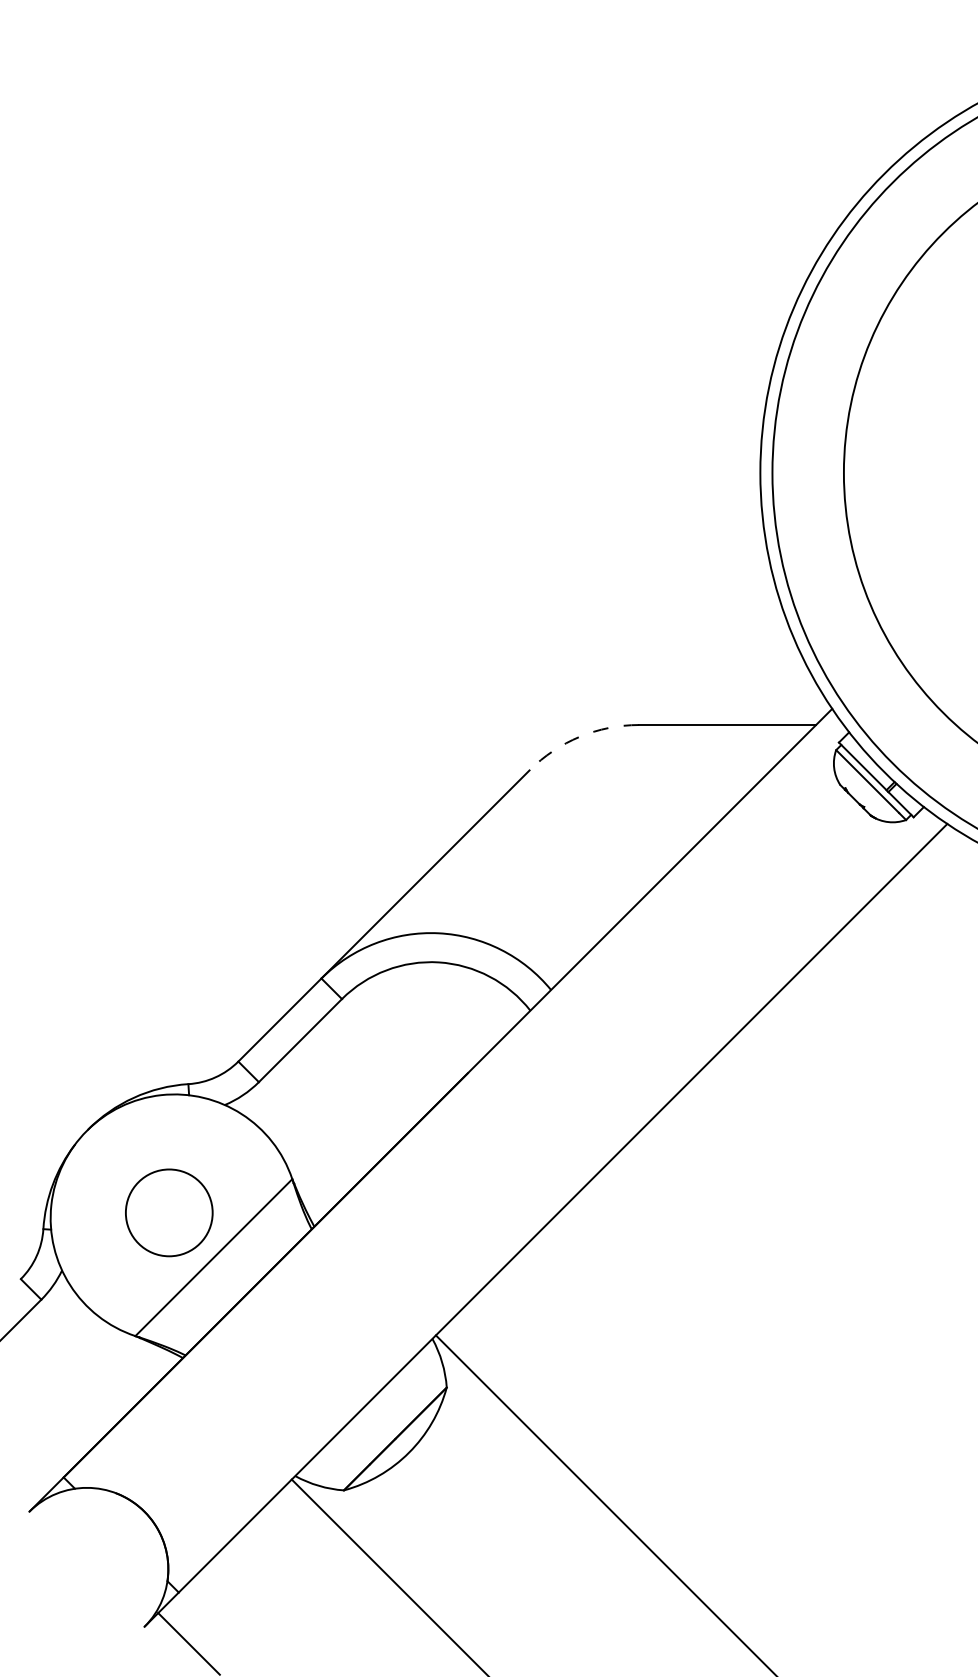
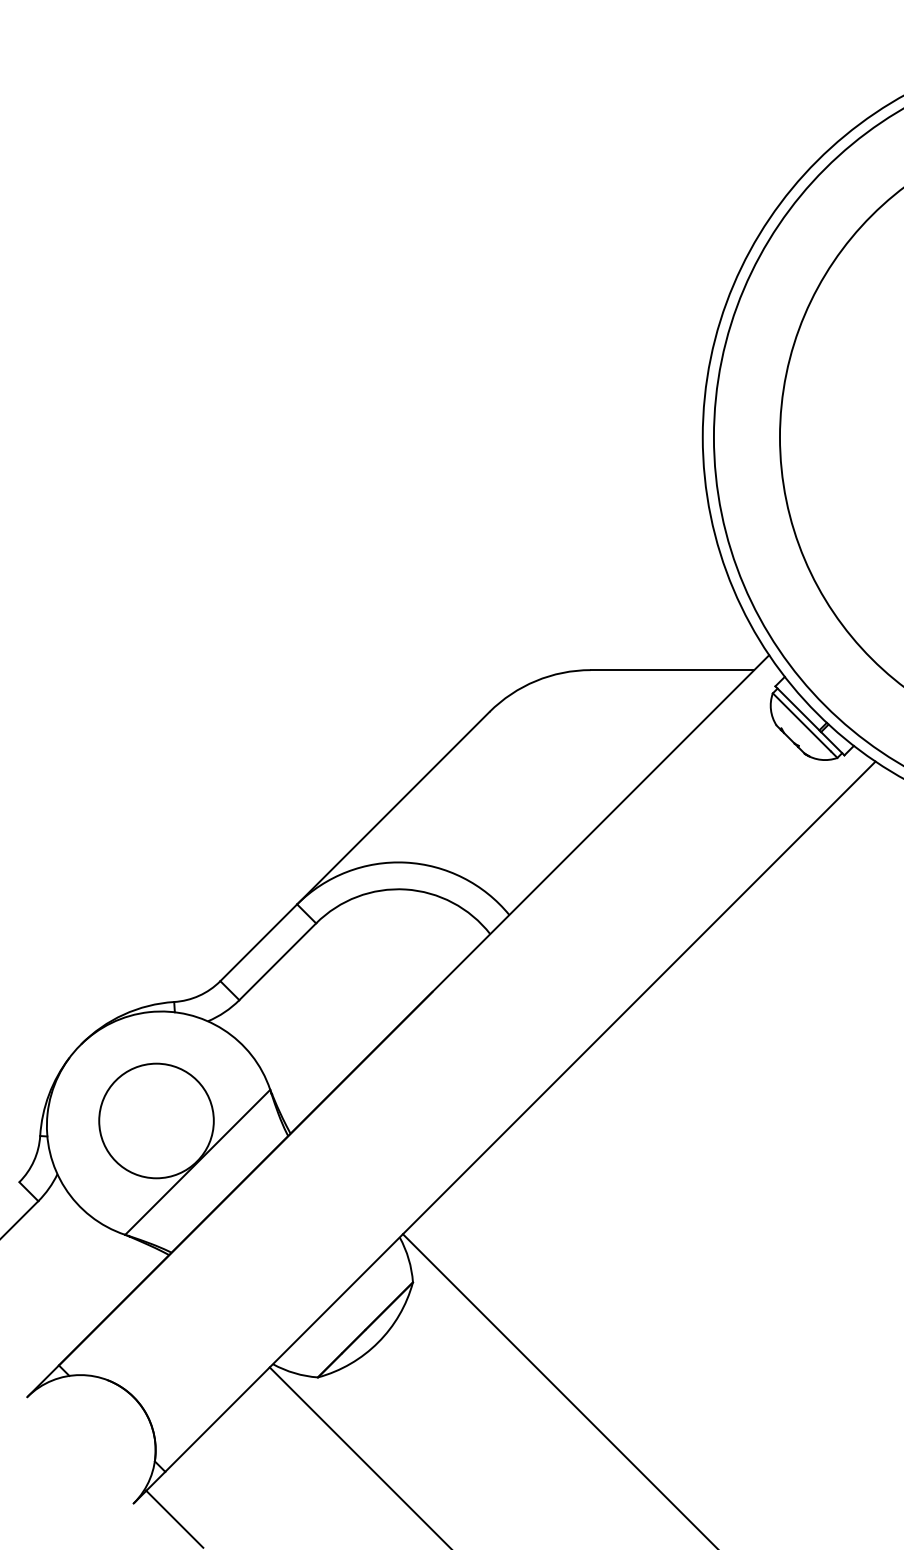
arc: (579, 737) -> (535, 681), dashed -> solid
circle: (169, 1212) -> (156, 1120), size x1.43

